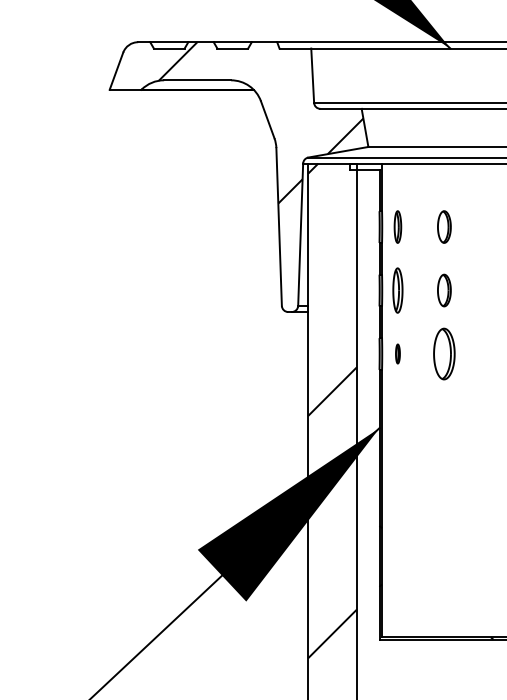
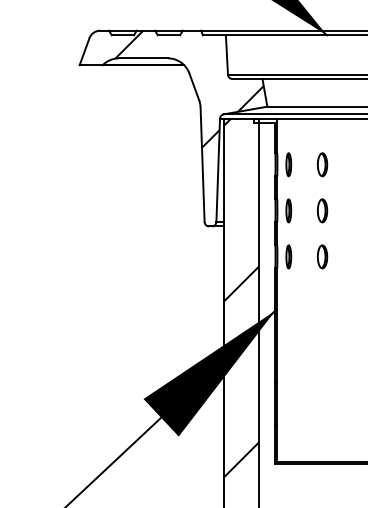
part: (397, 290) -> (288, 210), size x0.71
part: (397, 353) -> (288, 256), size x1.67
part: (444, 353) -> (322, 256), size x0.62

